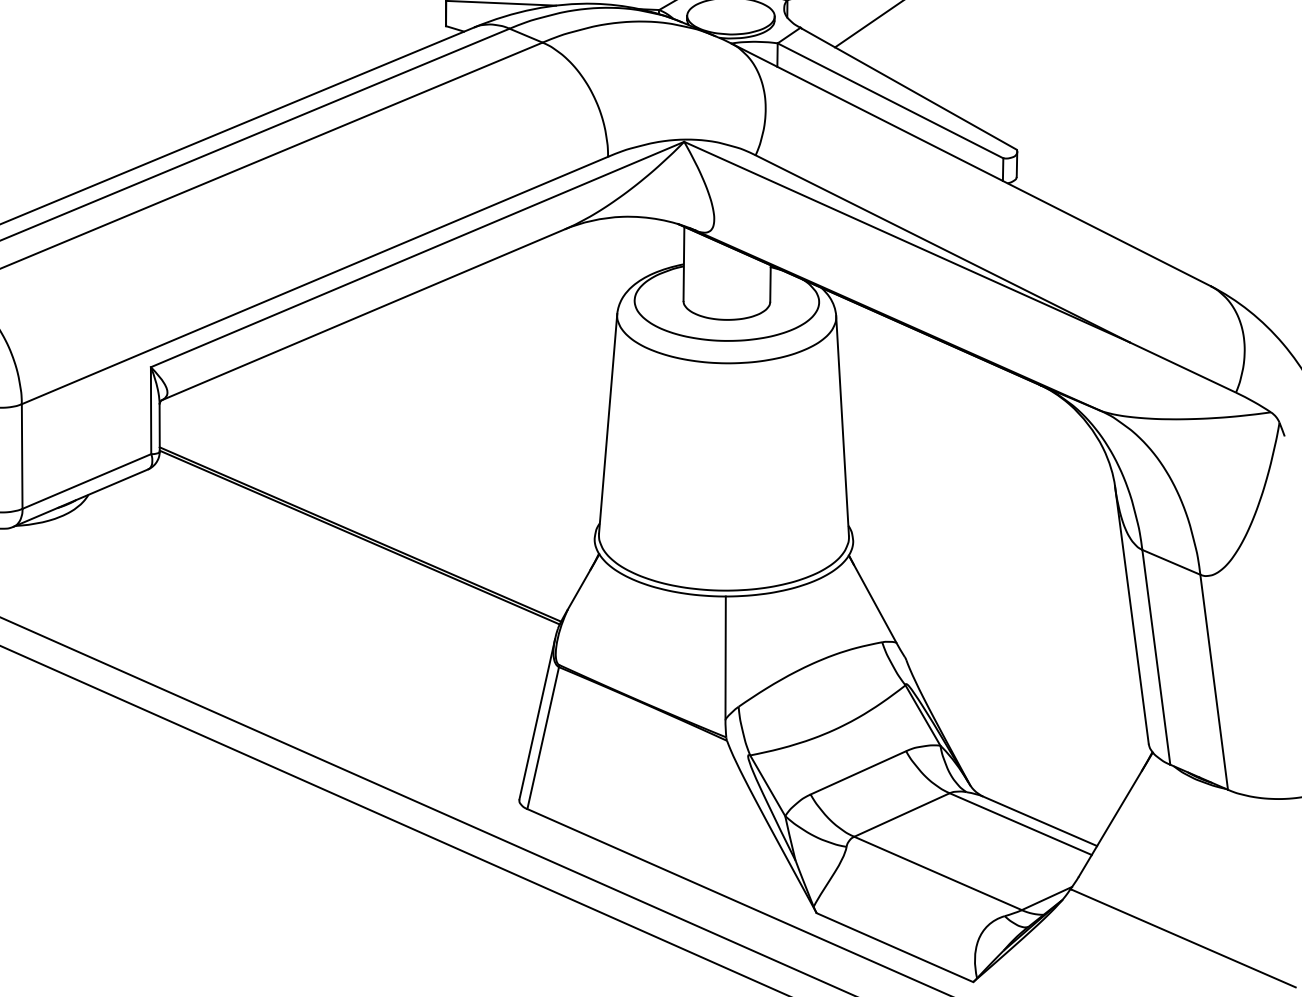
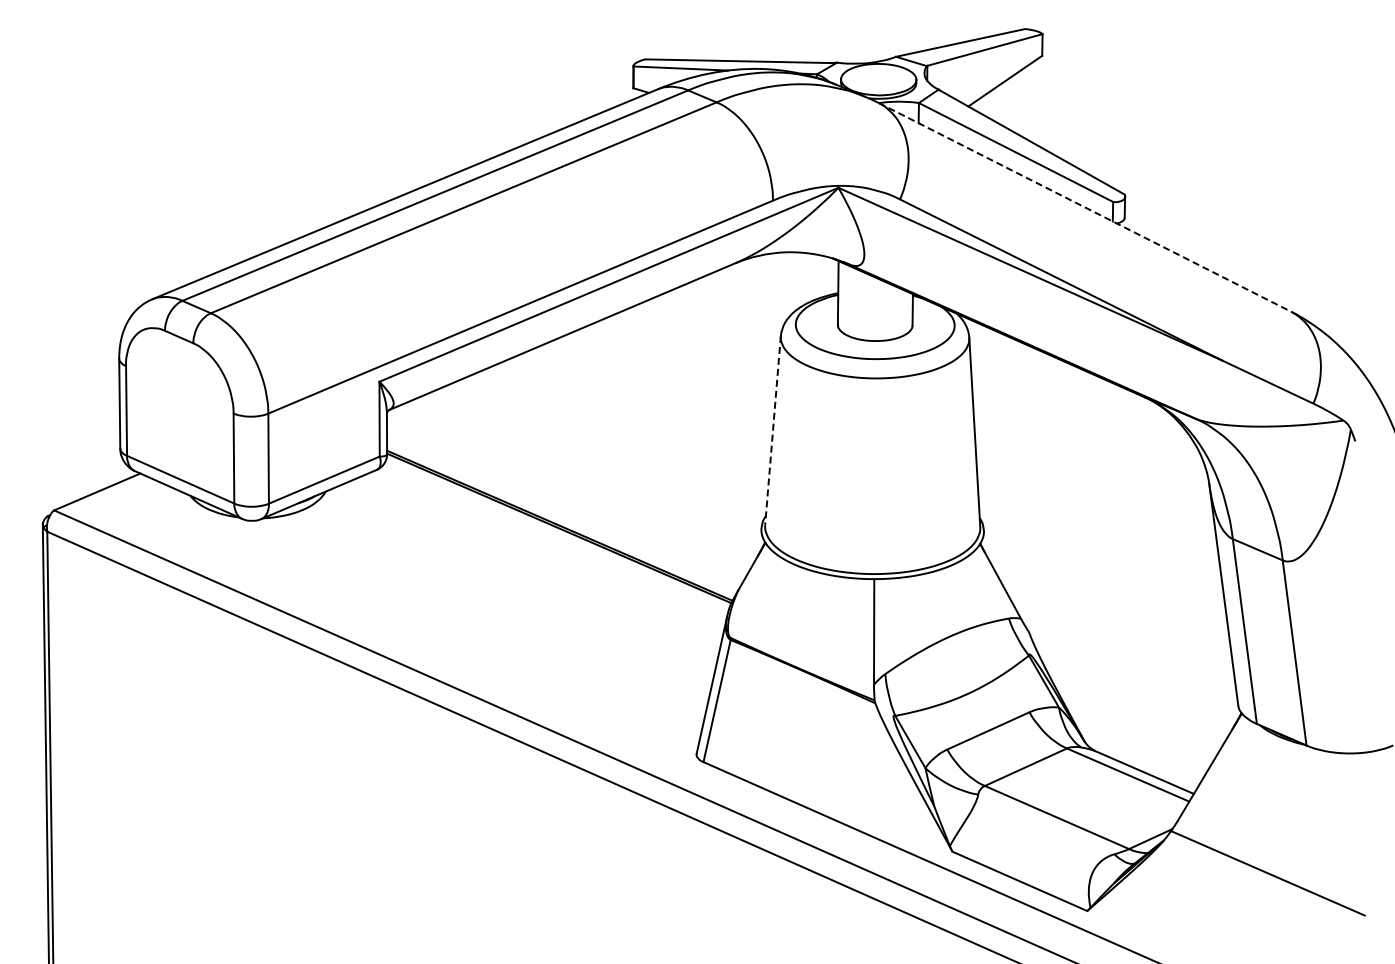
line: (971, 164) -> (1085, 207), solid -> dashed
line: (608, 423) -> (773, 430), solid -> dashed

